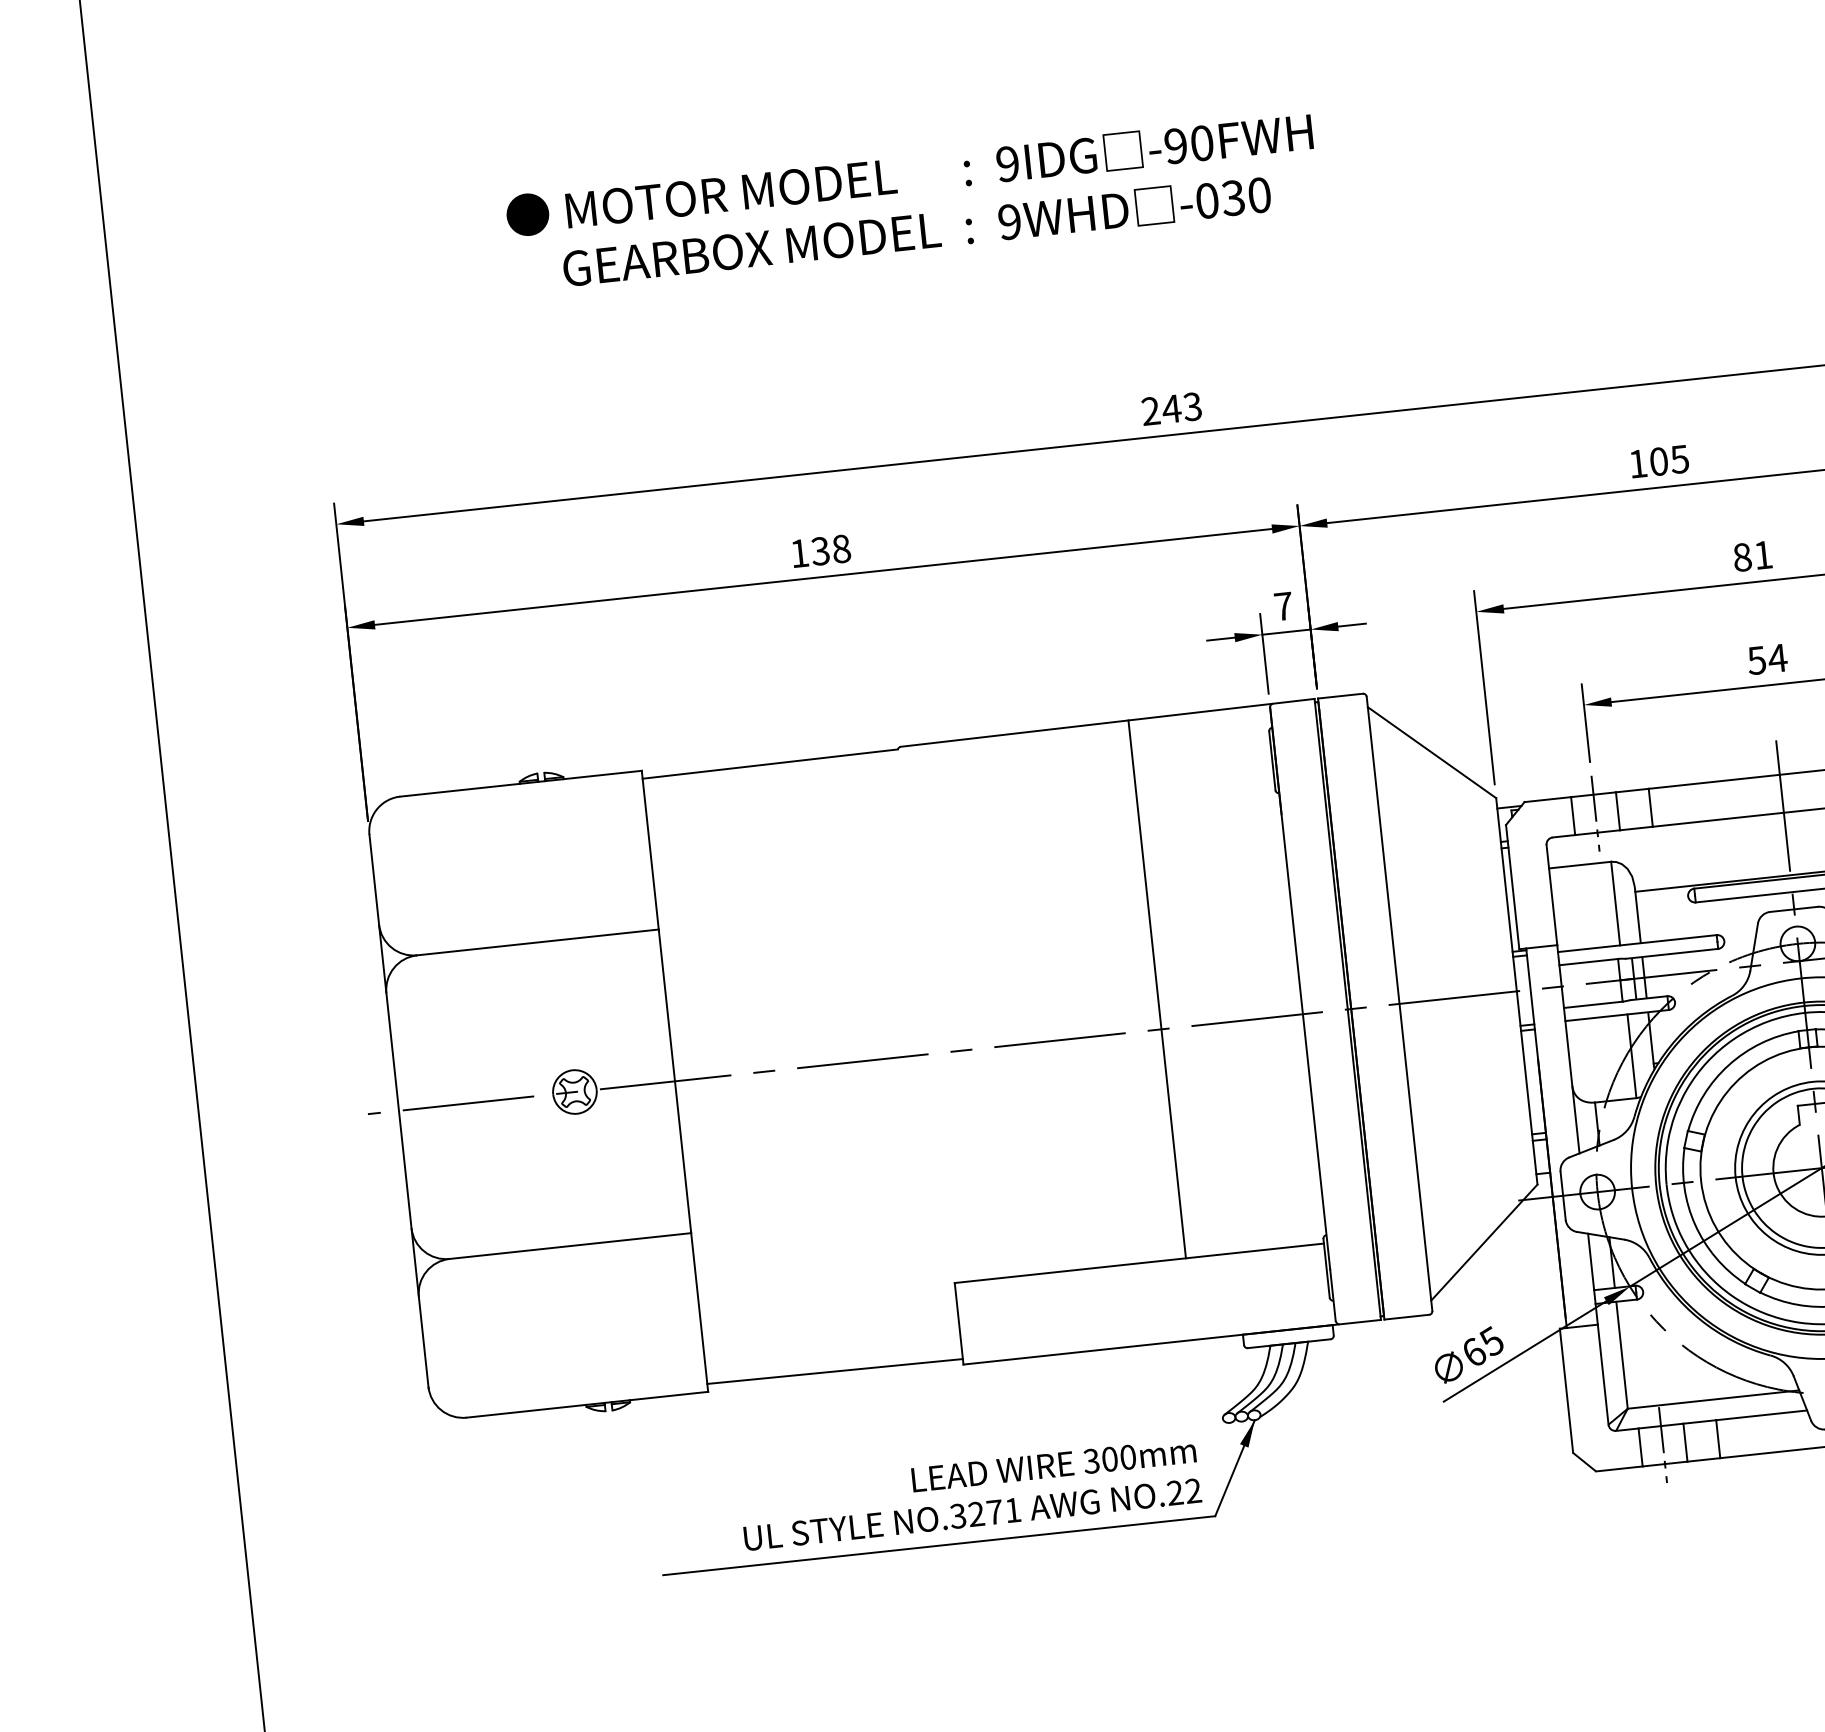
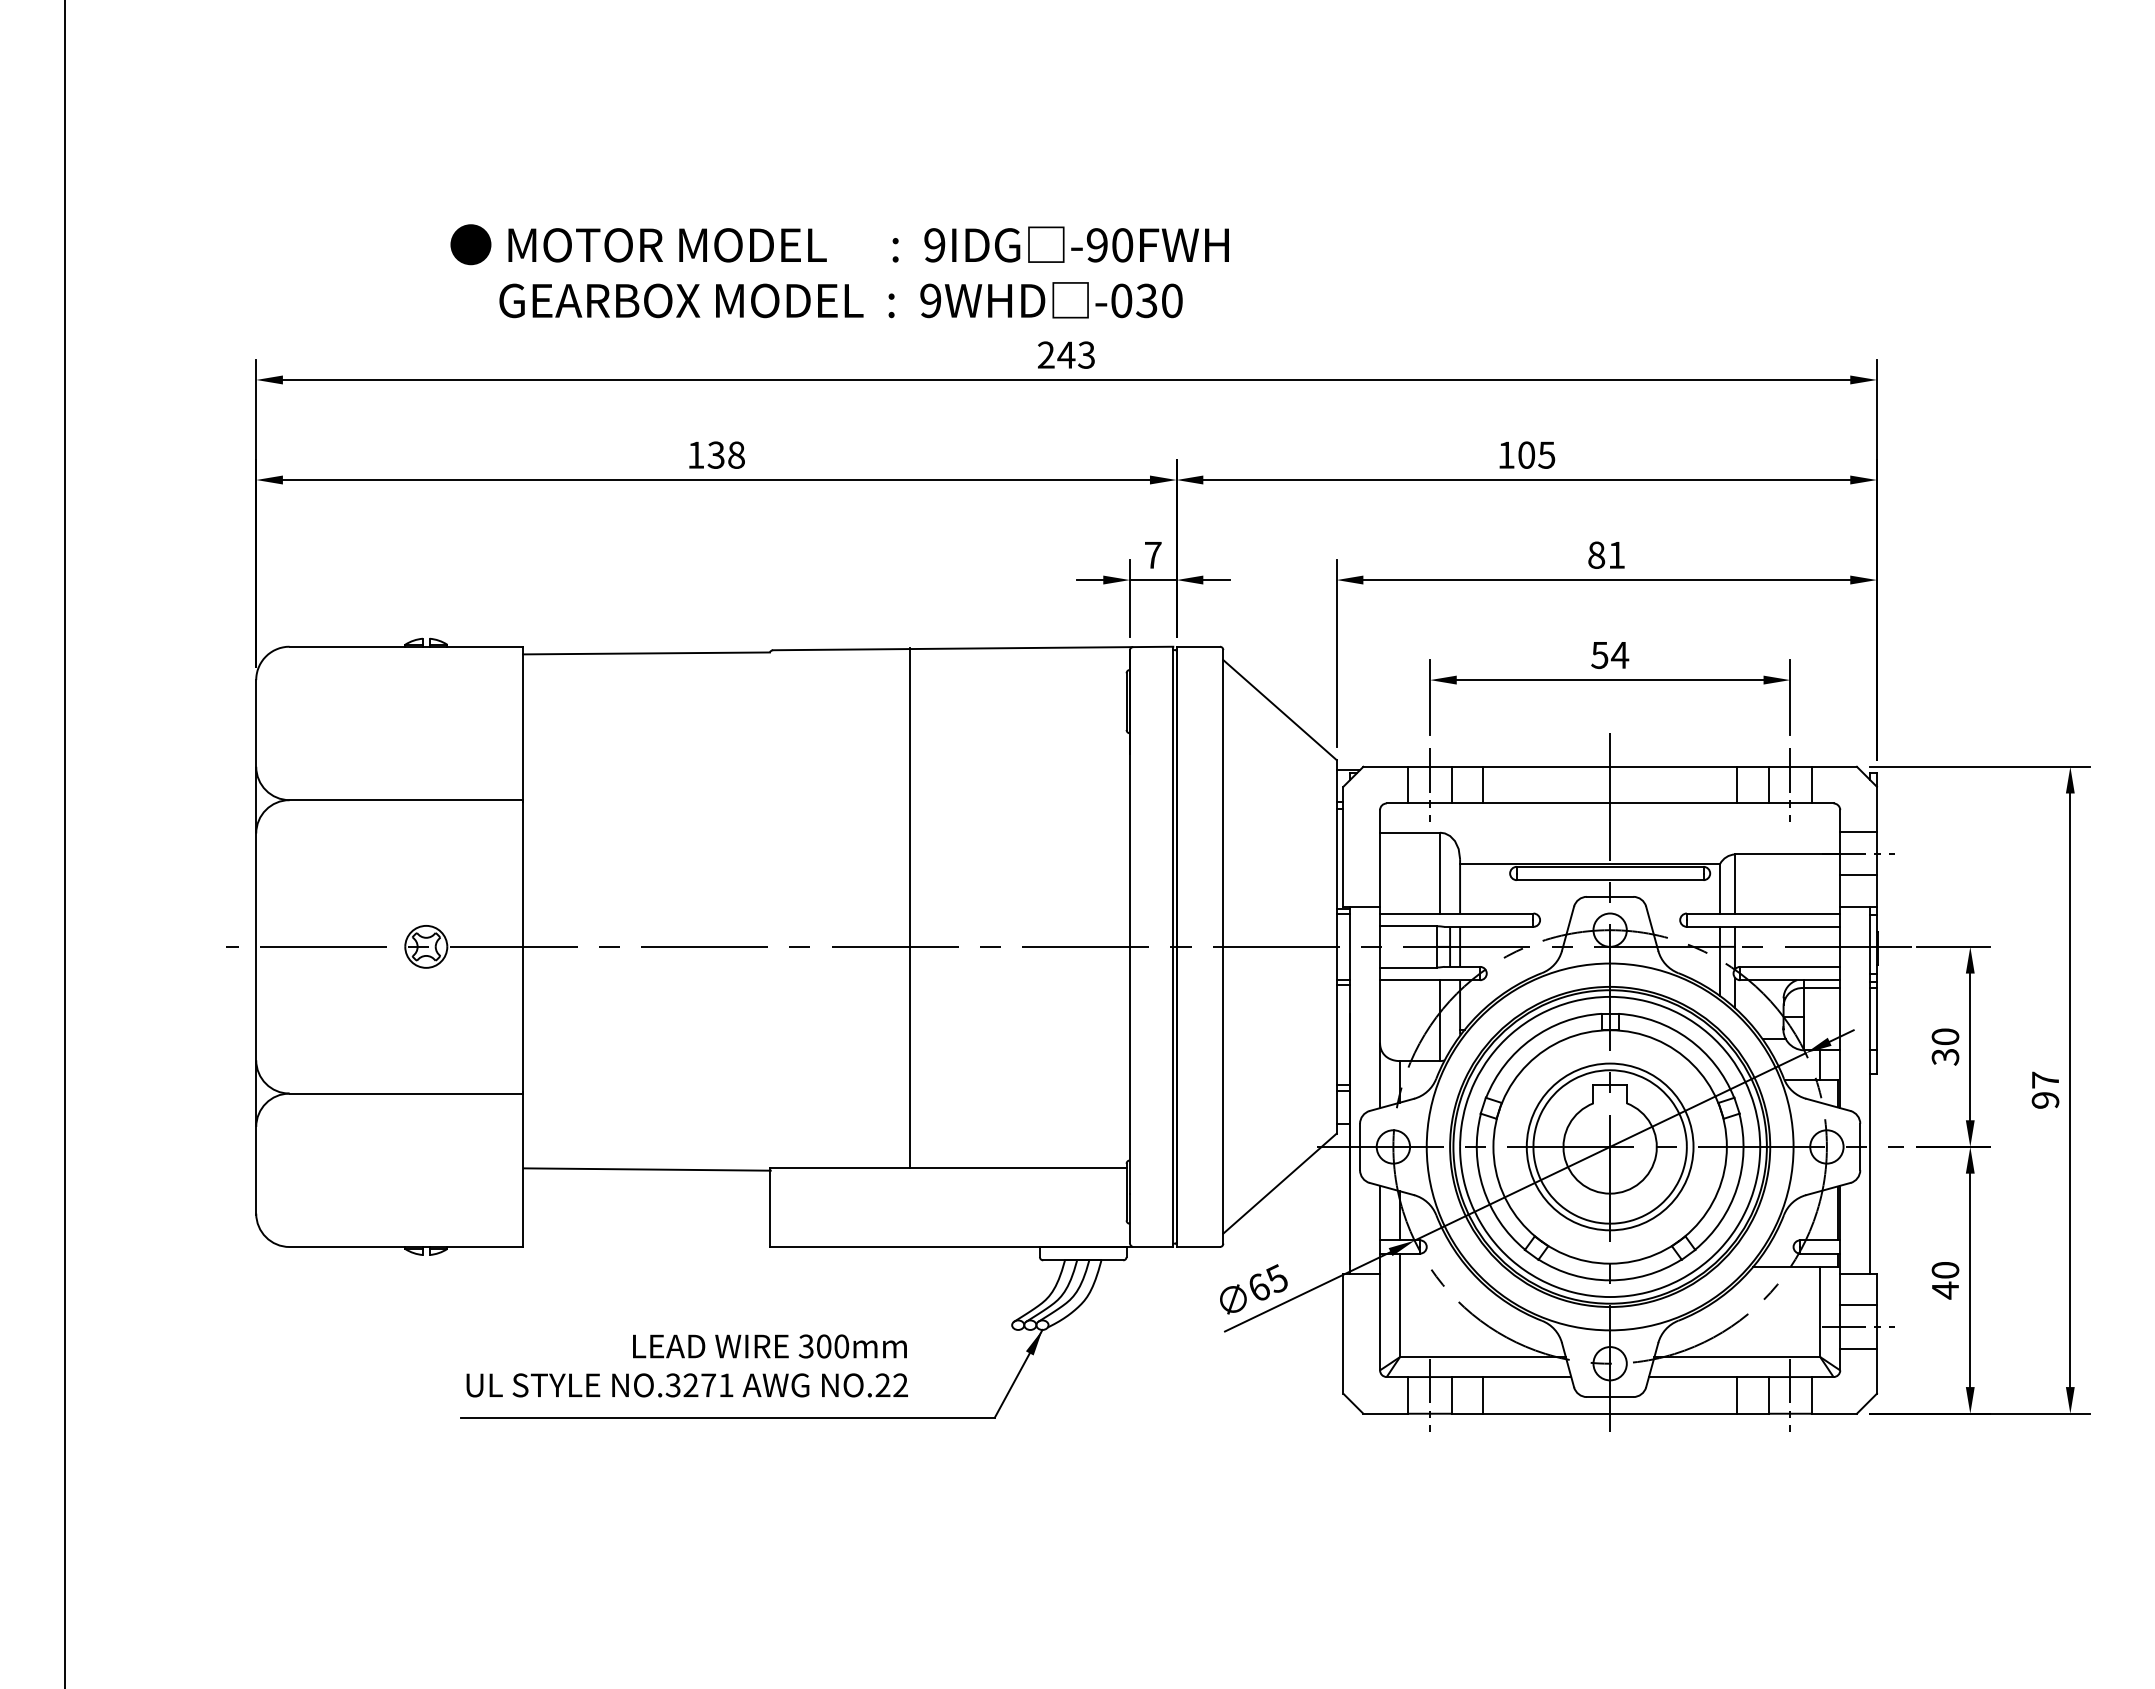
text: (912, 201) -> (839, 271), moved
line: (1157, 989) -> (910, 908), moved
line: (835, 1371) -> (647, 1169), moved
text: (969, 1494) -> (686, 1365), moved

